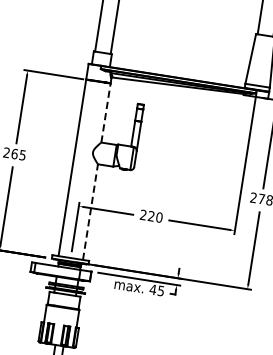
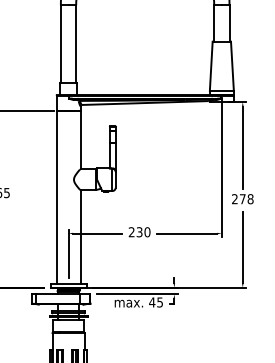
line: (106, 112) -> (80, 139), dashed -> solid
line: (90, 211) -> (80, 236), dashed -> solid
text: (151, 216) -> (139, 232), 220 -> 230

